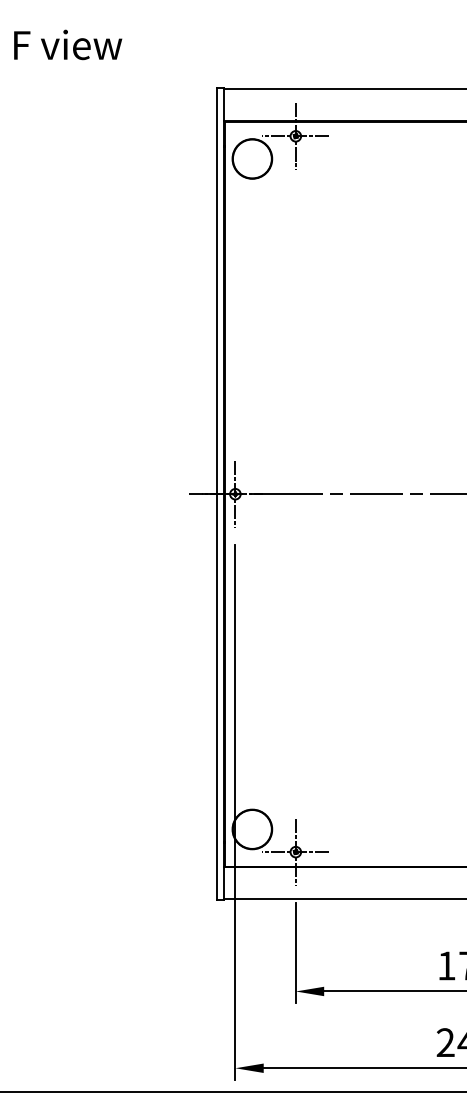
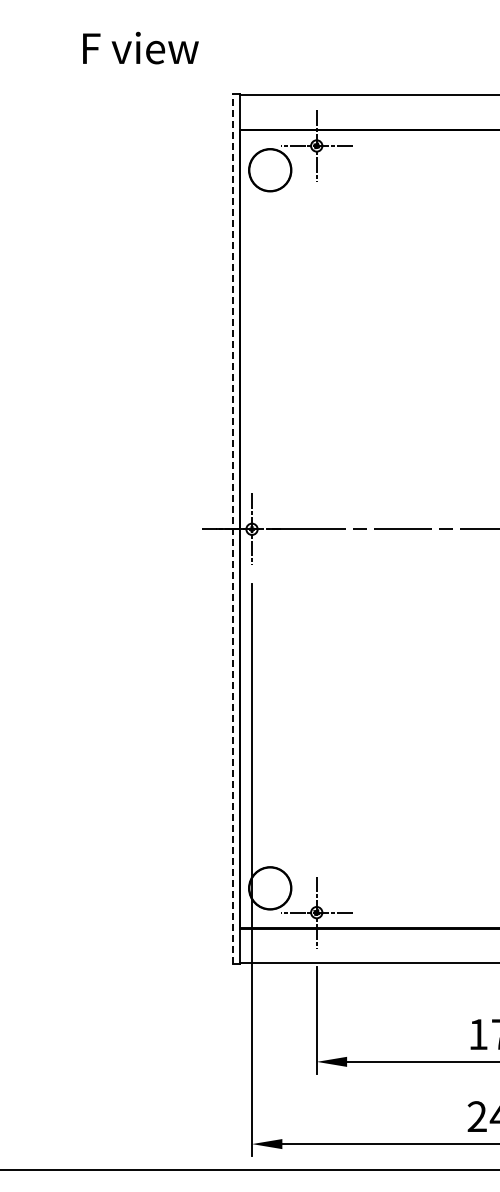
text: (67, 44) -> (140, 47), moved
line: (217, 494) -> (232, 529), solid -> dashed

